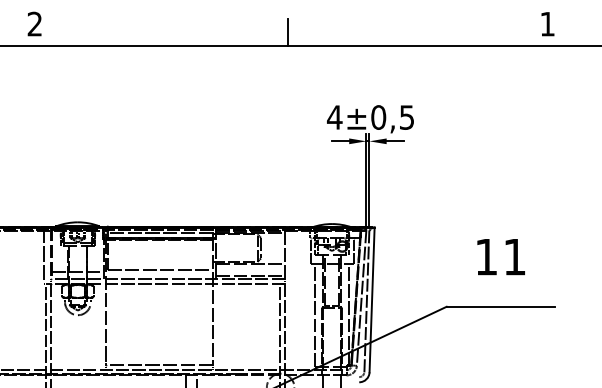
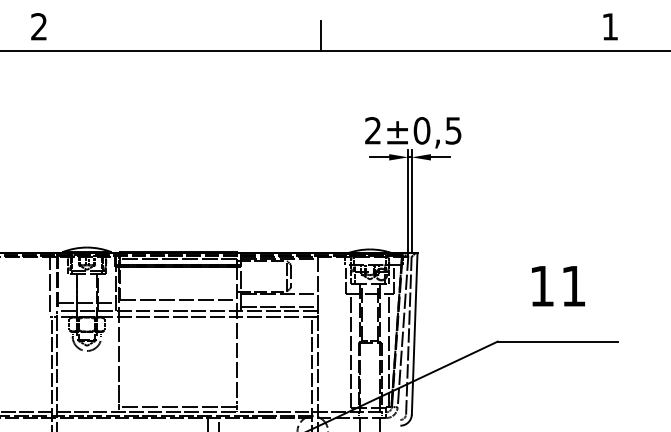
text: (334, 117) -> (372, 130), 4 -> 2

